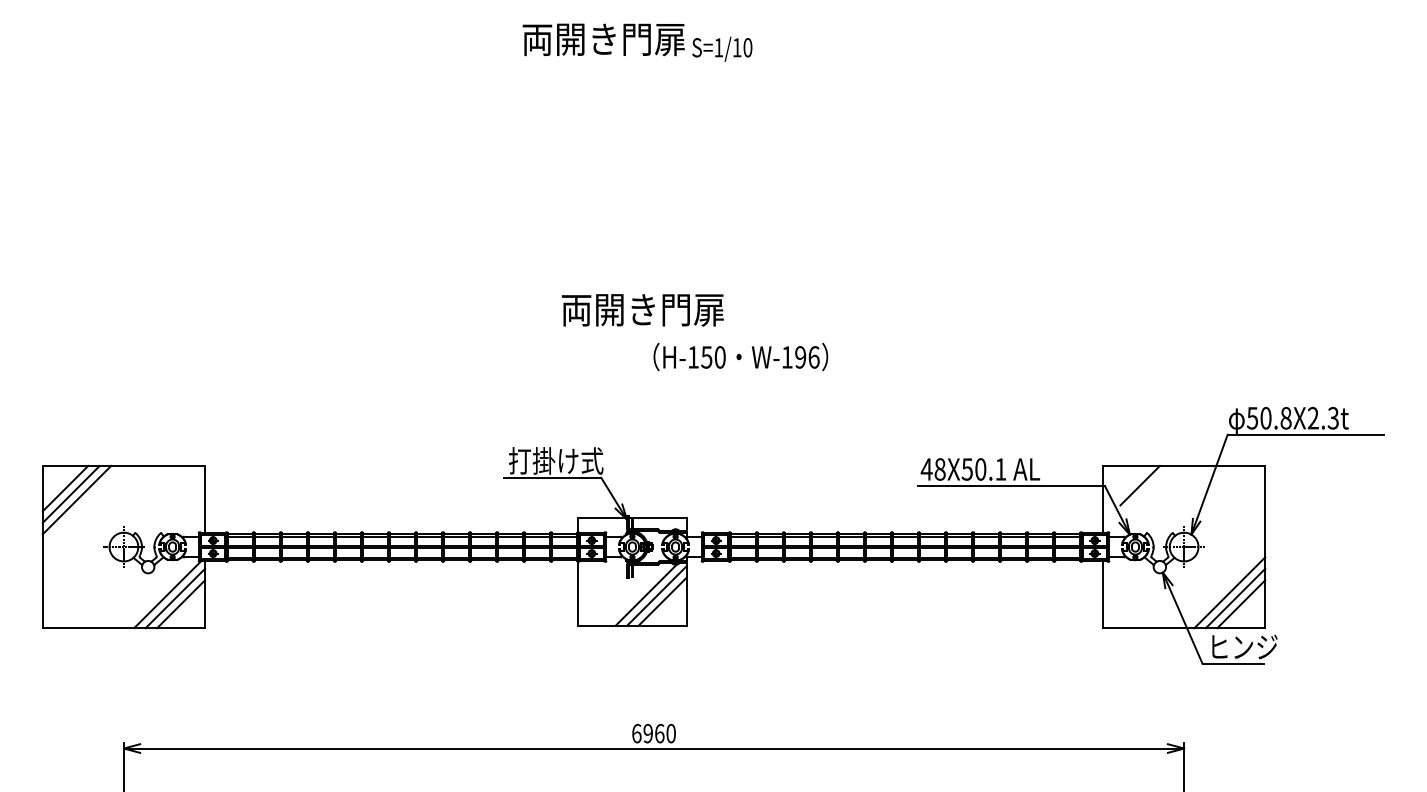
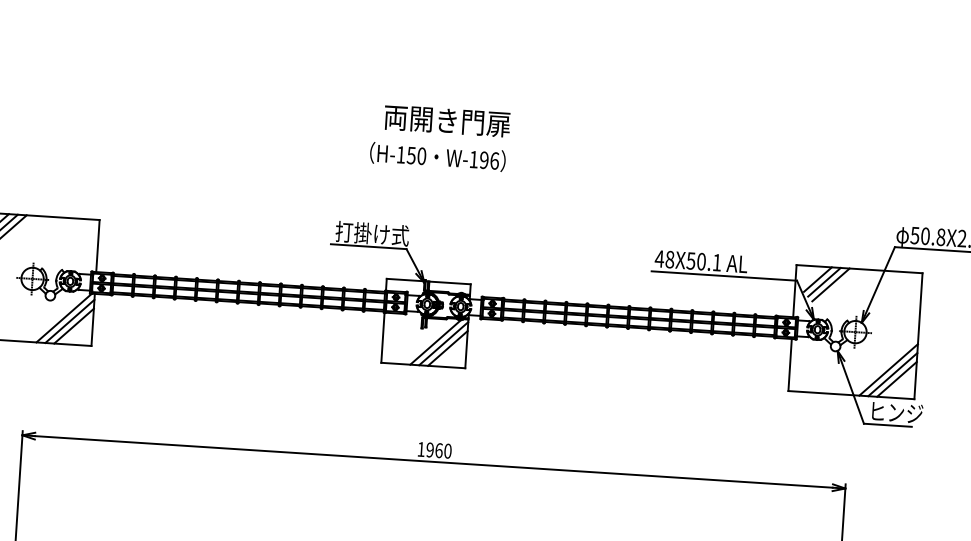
text: (740, 356) -> (437, 156), moved
line: (1131, 482) -> (817, 279), added
line: (1148, 488) -> (830, 284), added
text: (636, 733) -> (421, 449), 6960 -> 1960

